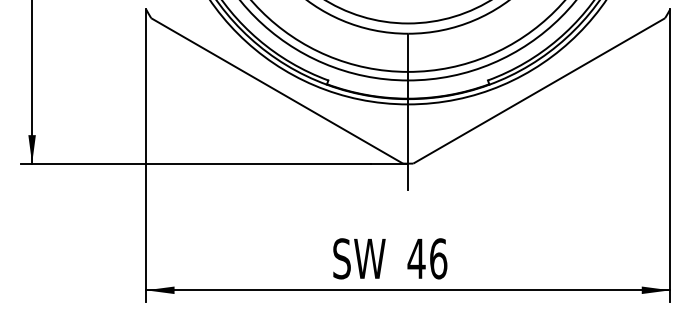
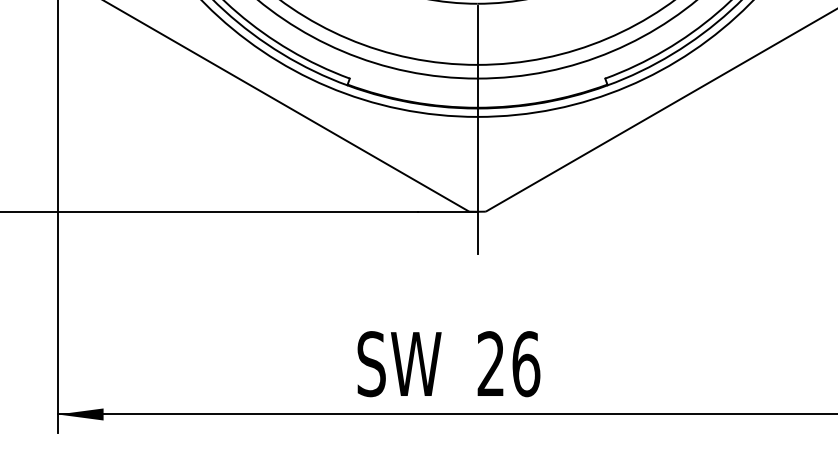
text: (416, 258) -> (490, 363), 46 -> 26

